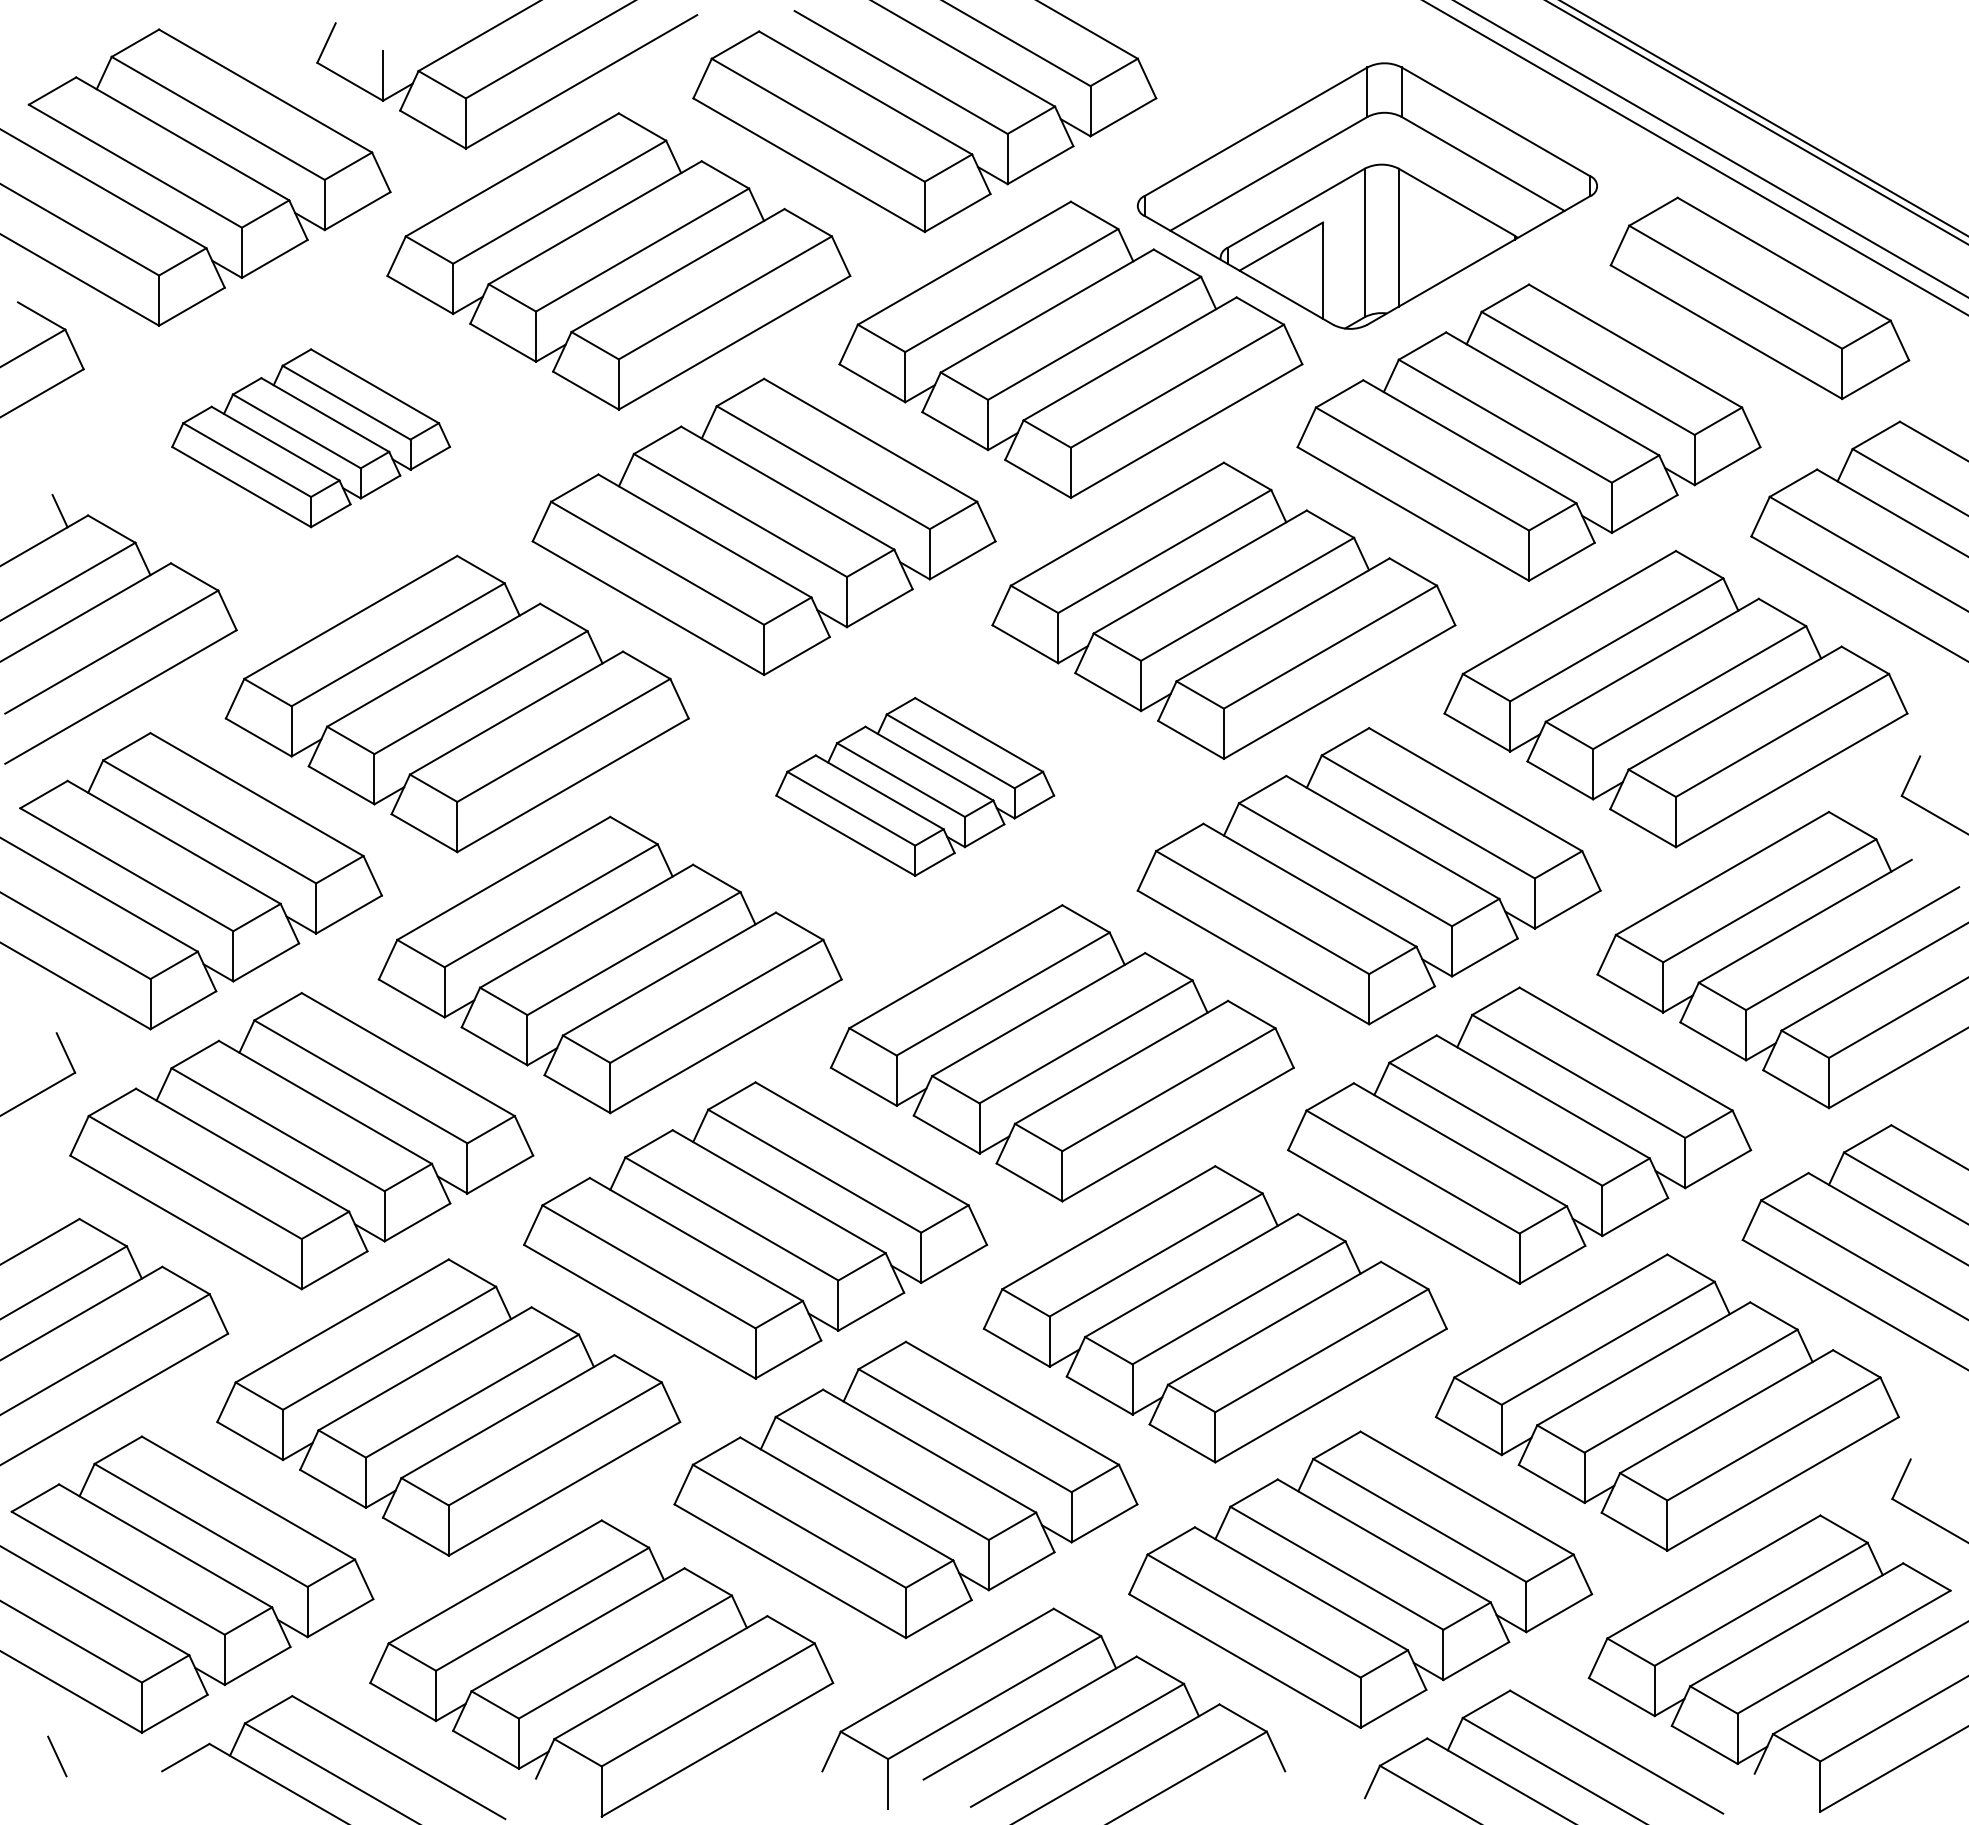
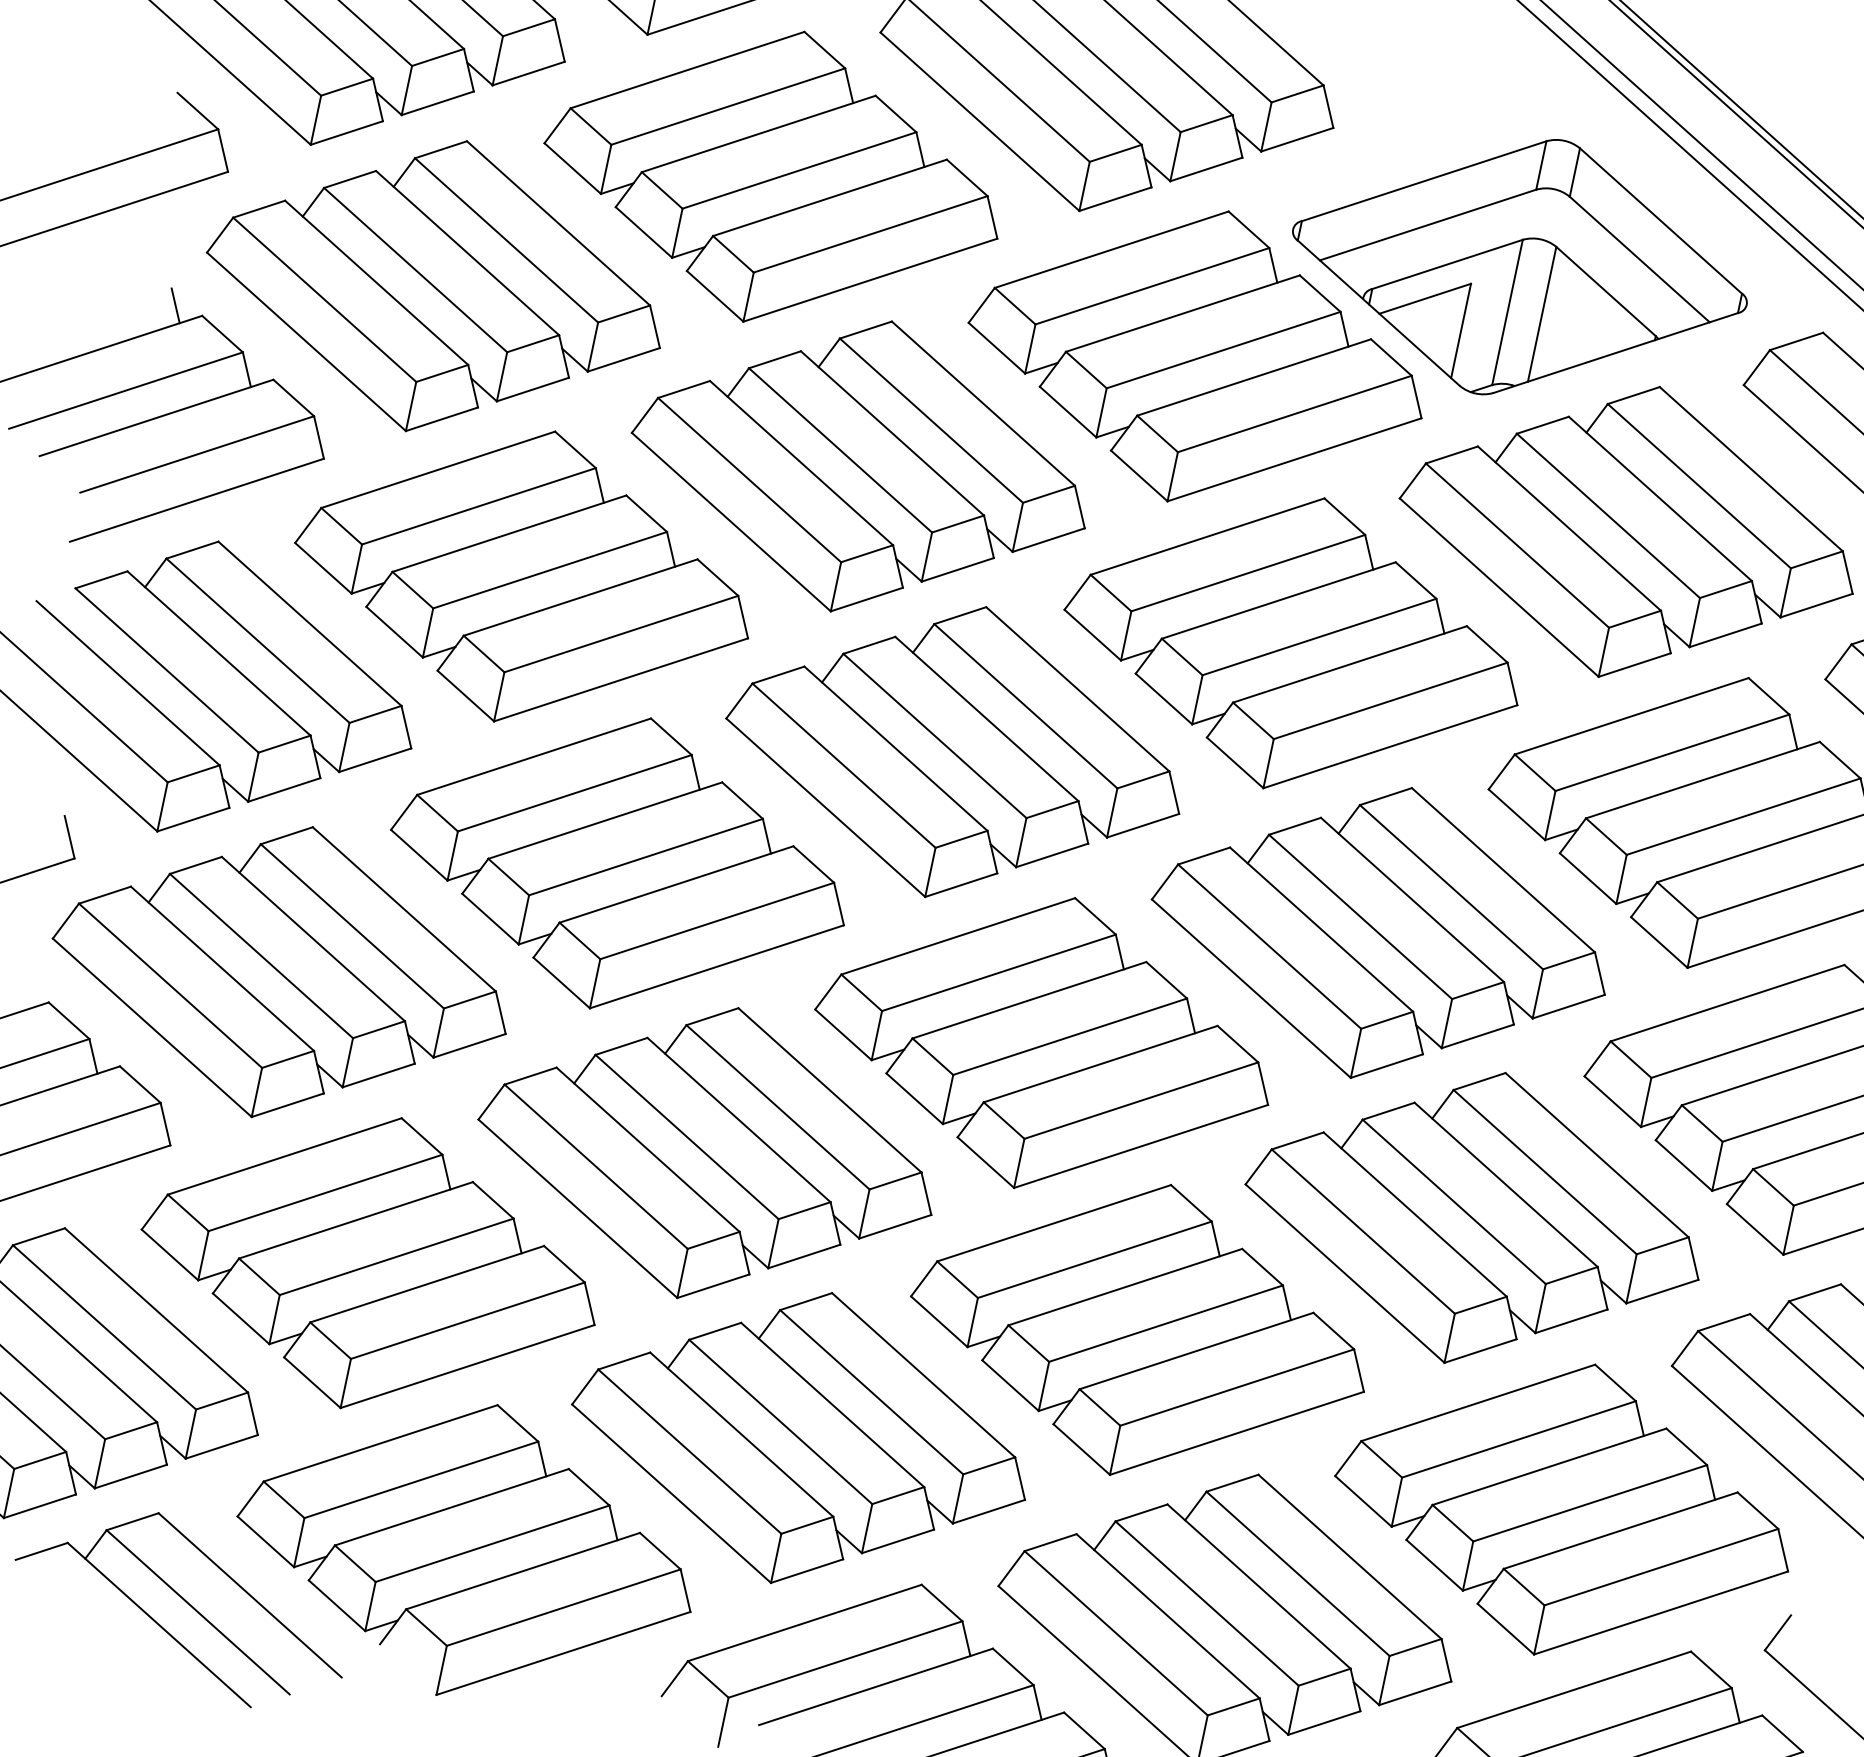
part: (310, 438) -> (435, 286), size x1.67
part: (914, 786) -> (954, 751), size x1.67

